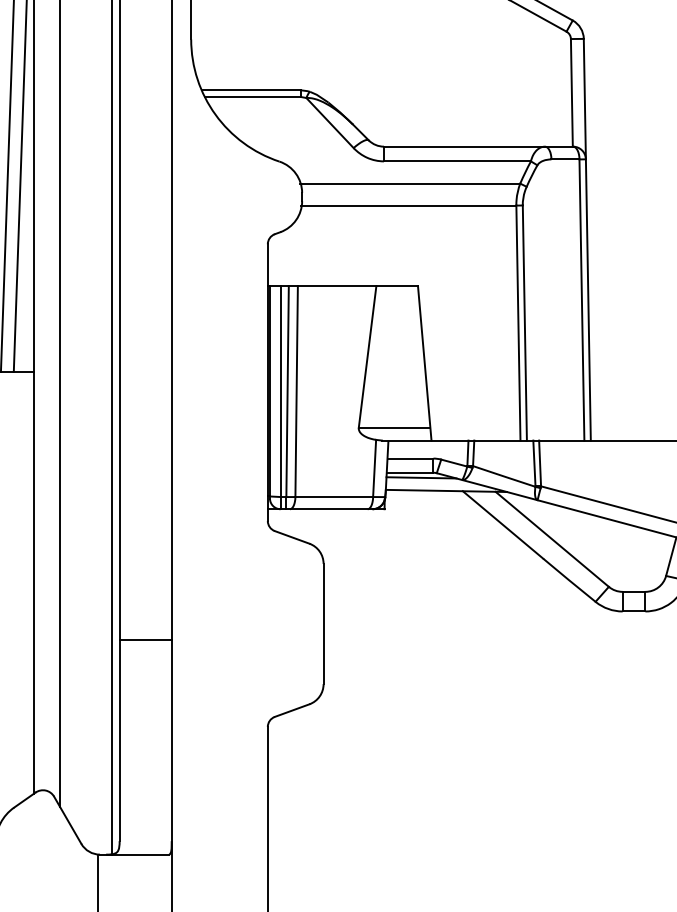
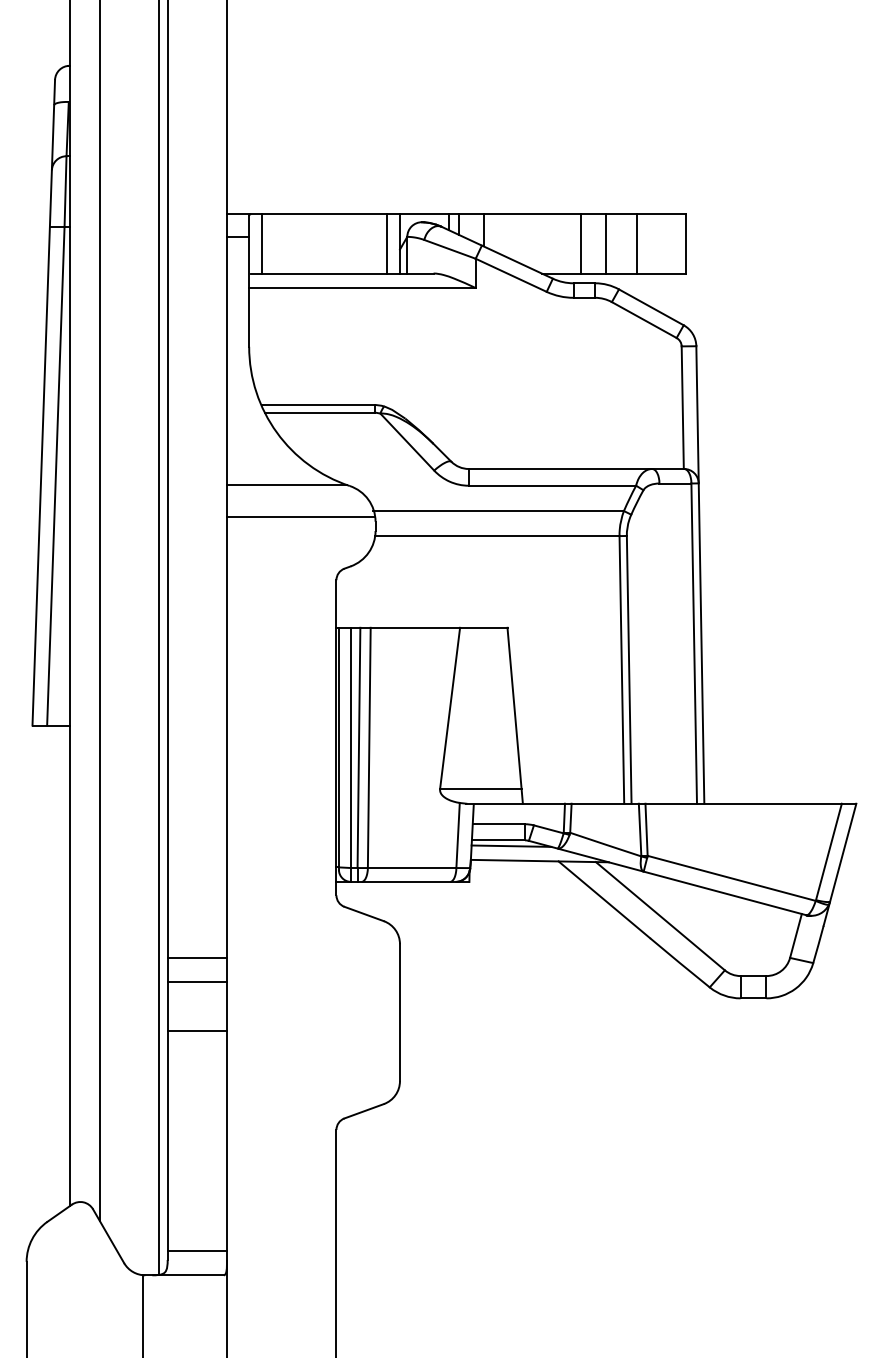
line: (223, 160) -> (286, 484), added
line: (236, 189) -> (300, 517), added
line: (144, 575) -> (196, 957), added
line: (144, 597) -> (196, 982), added
line: (144, 832) -> (196, 1250), added

